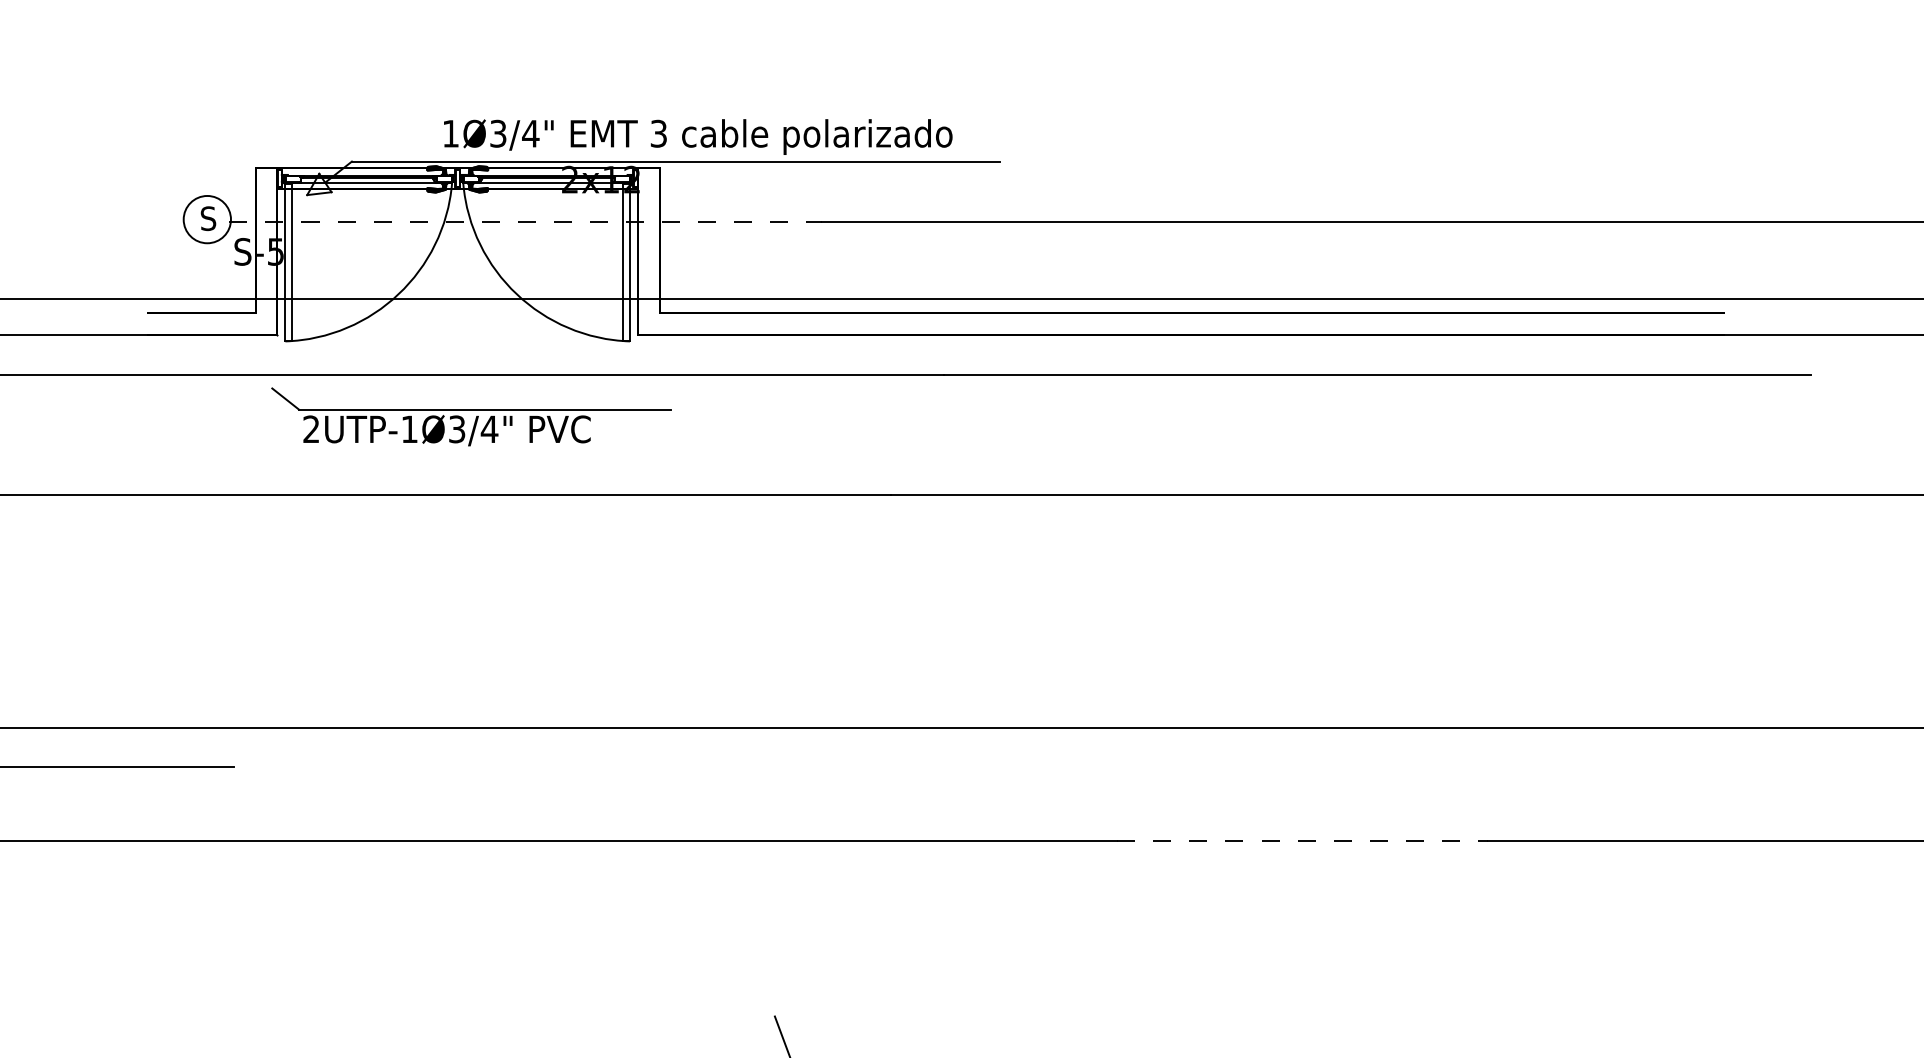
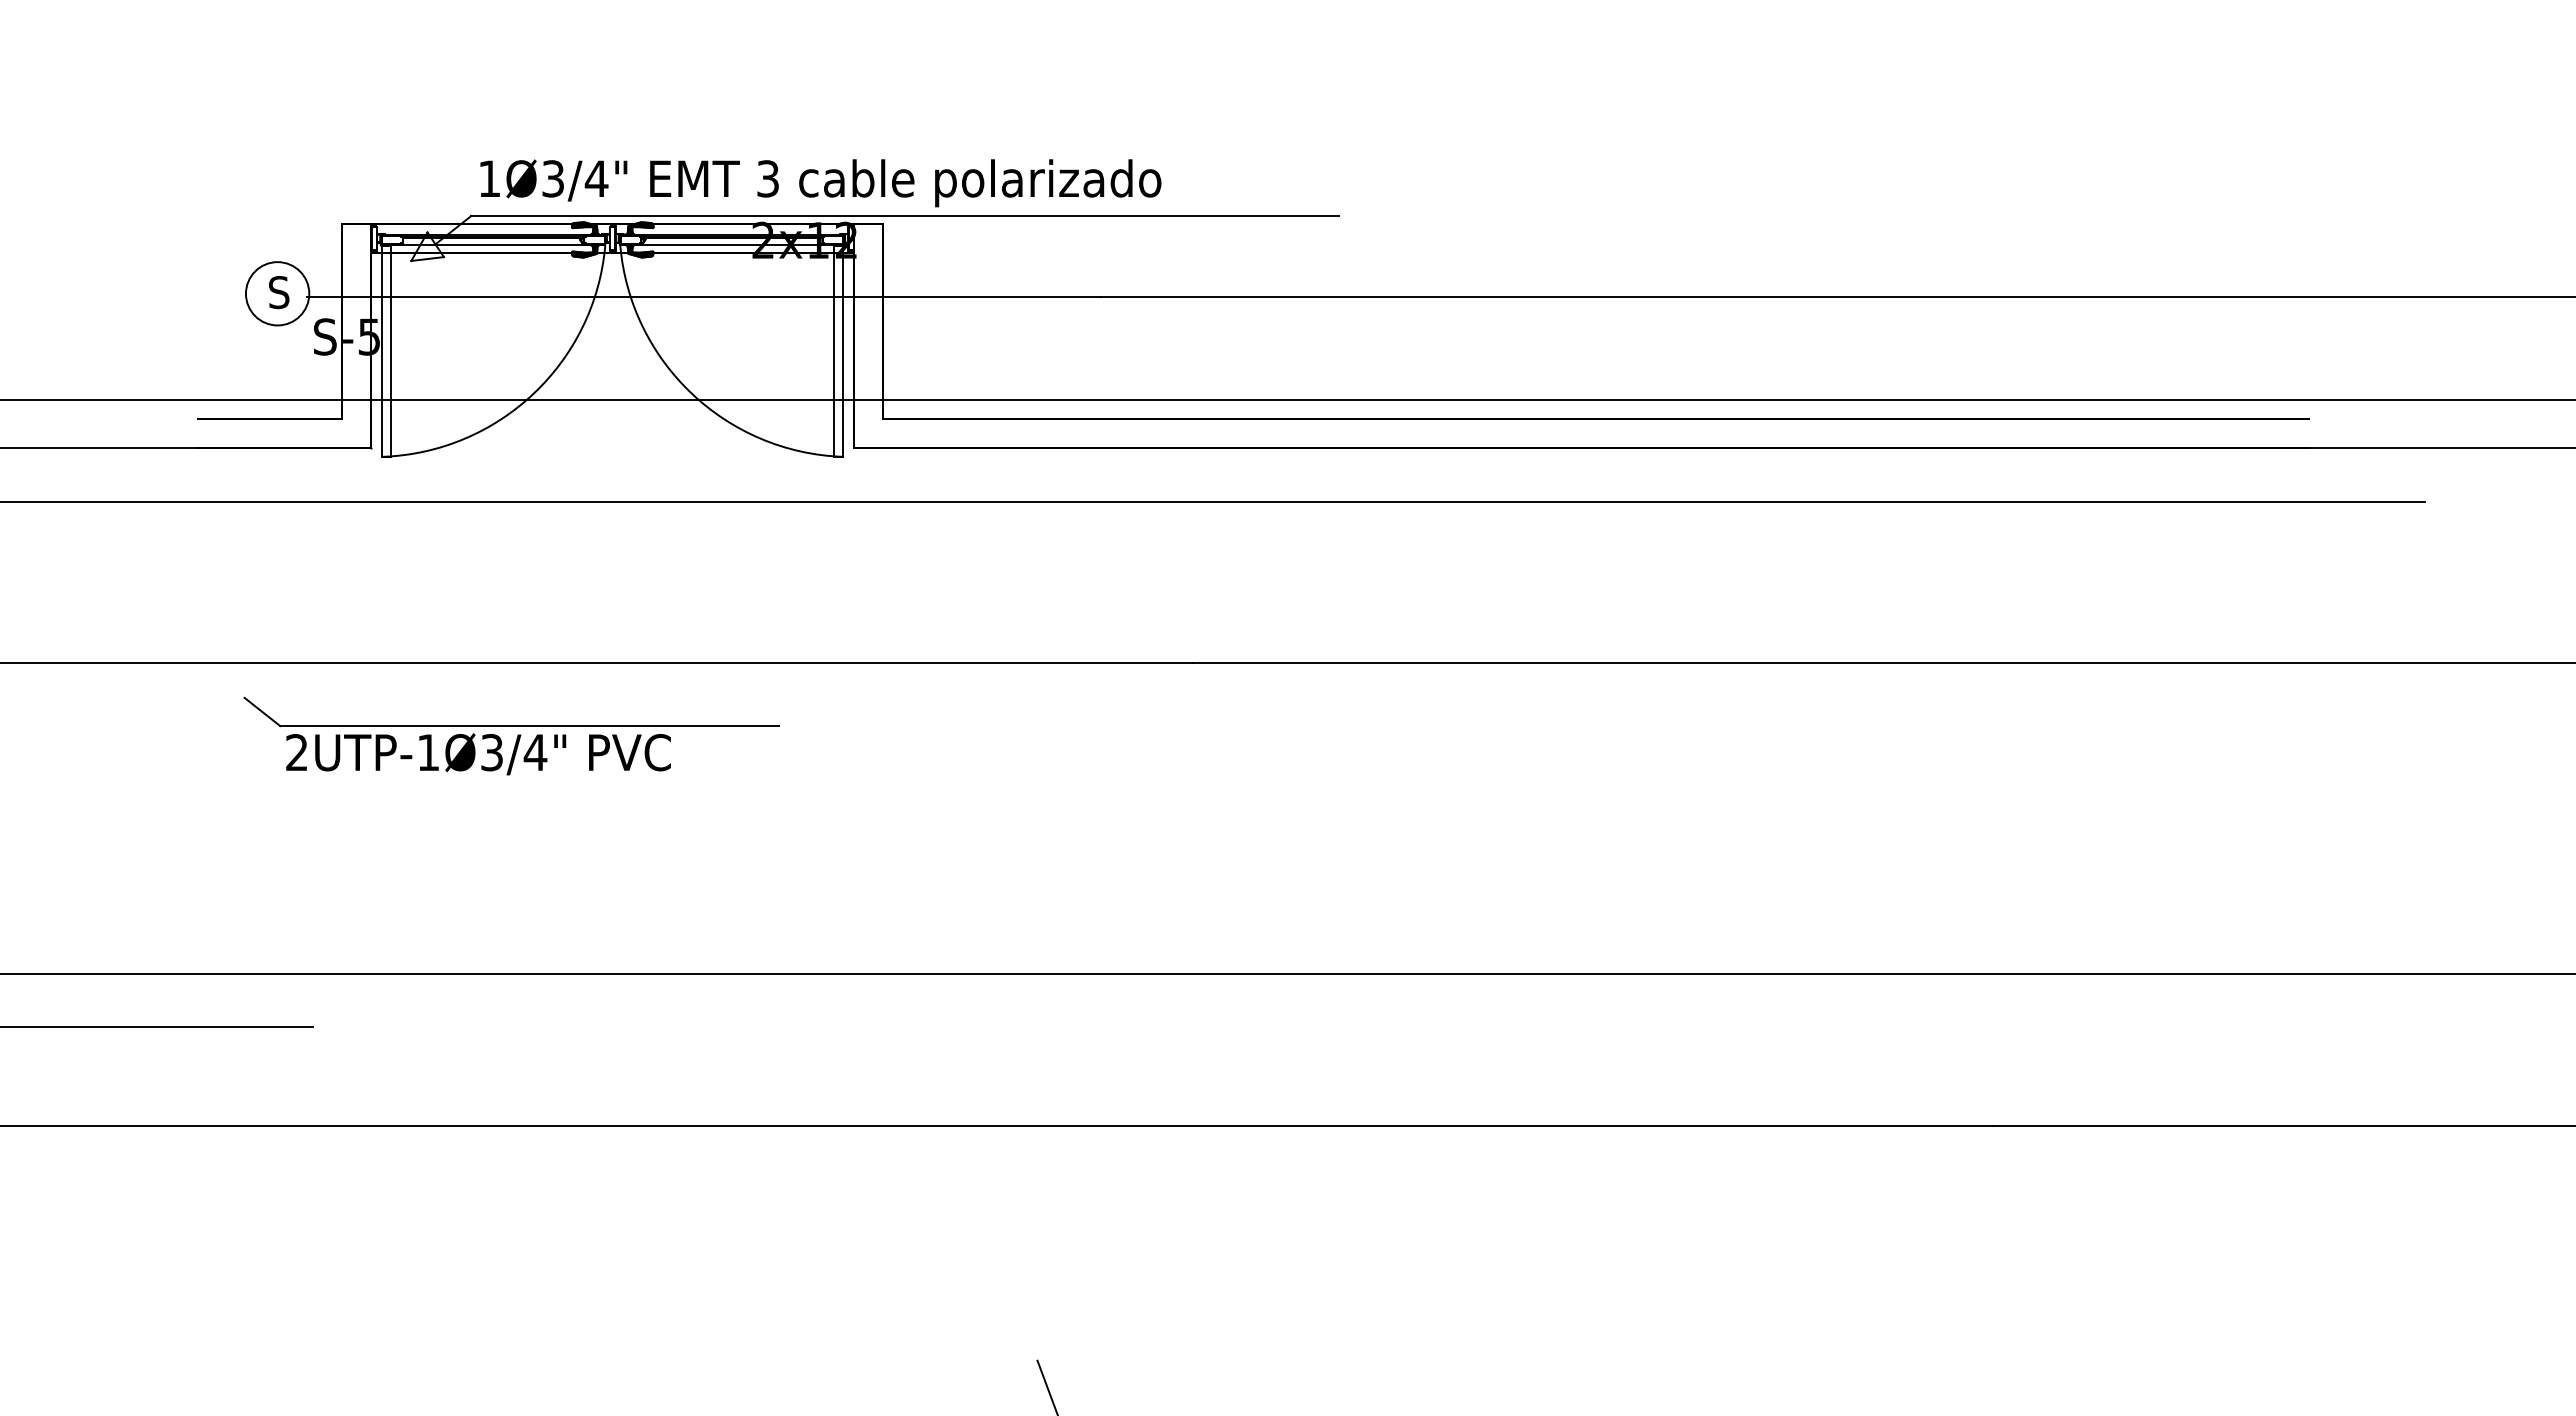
text: (697, 137) -> (820, 183), moved
line: (526, 221) -> (704, 296), dashed -> solid
part: (471, 416) -> (511, 735), moved
line: (1302, 841) -> (1744, 1126), dashed -> solid

